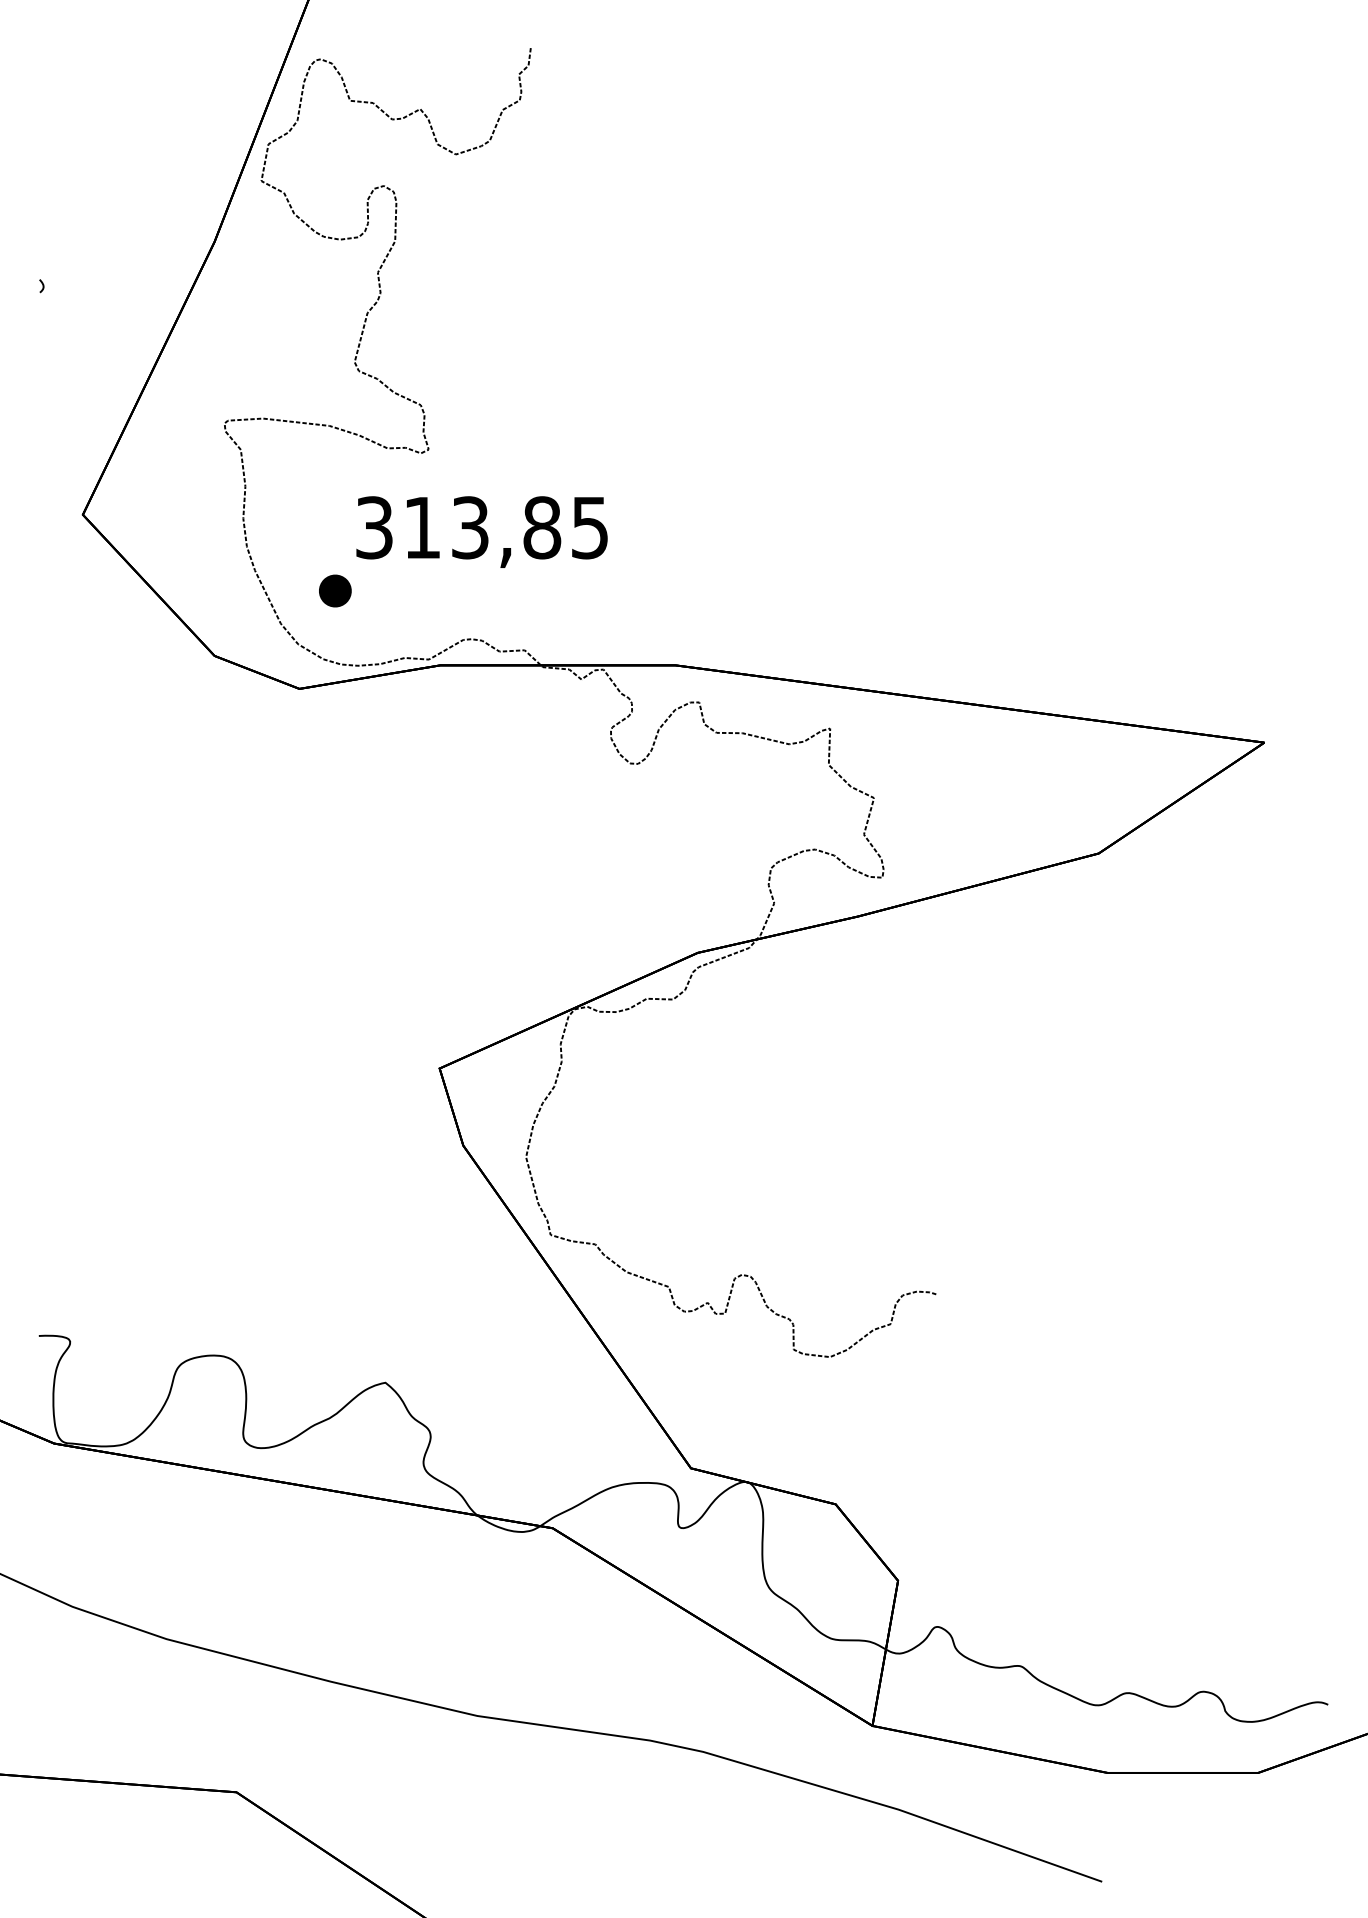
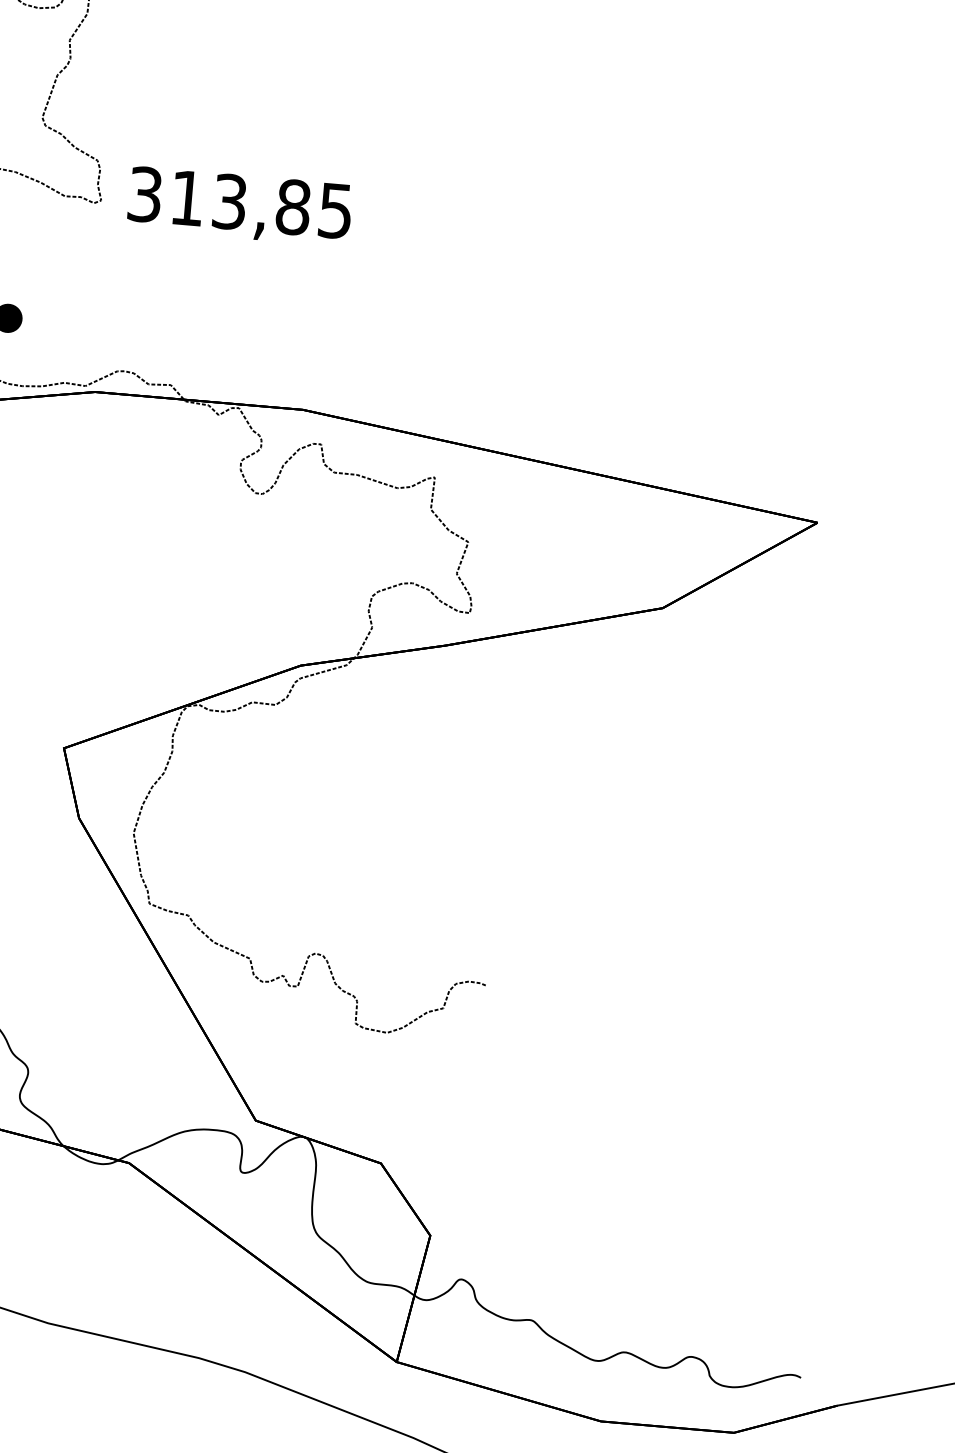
text: (481, 531) -> (239, 205), moved

